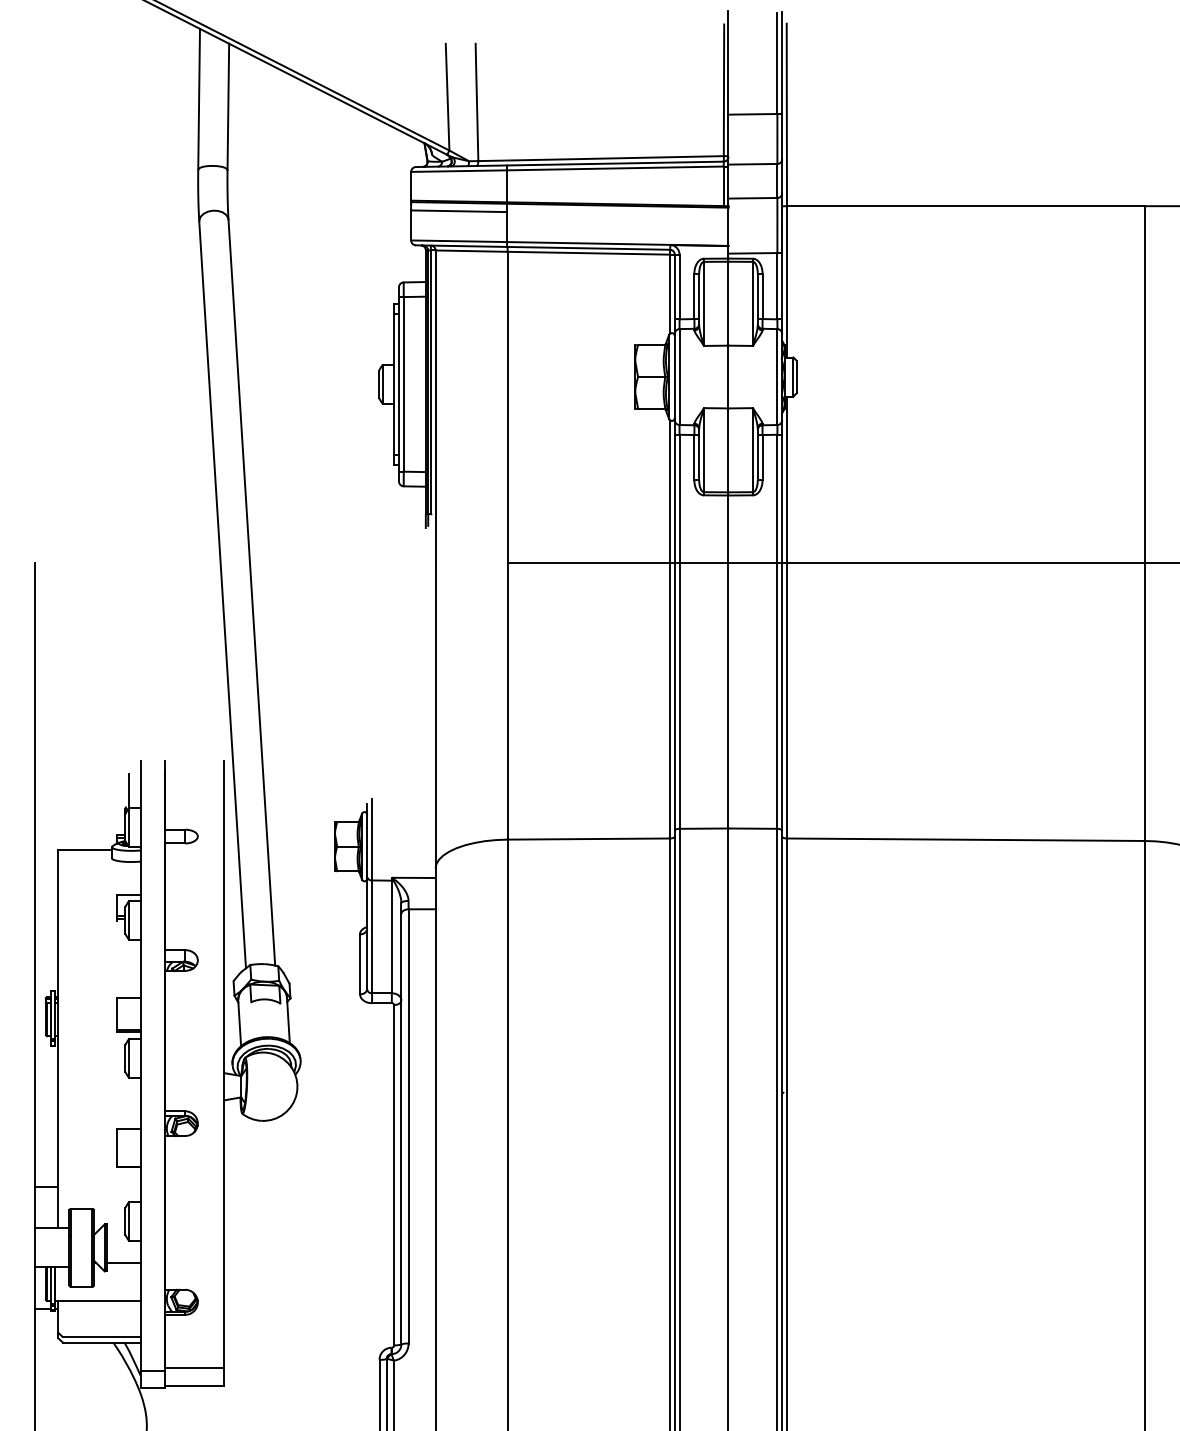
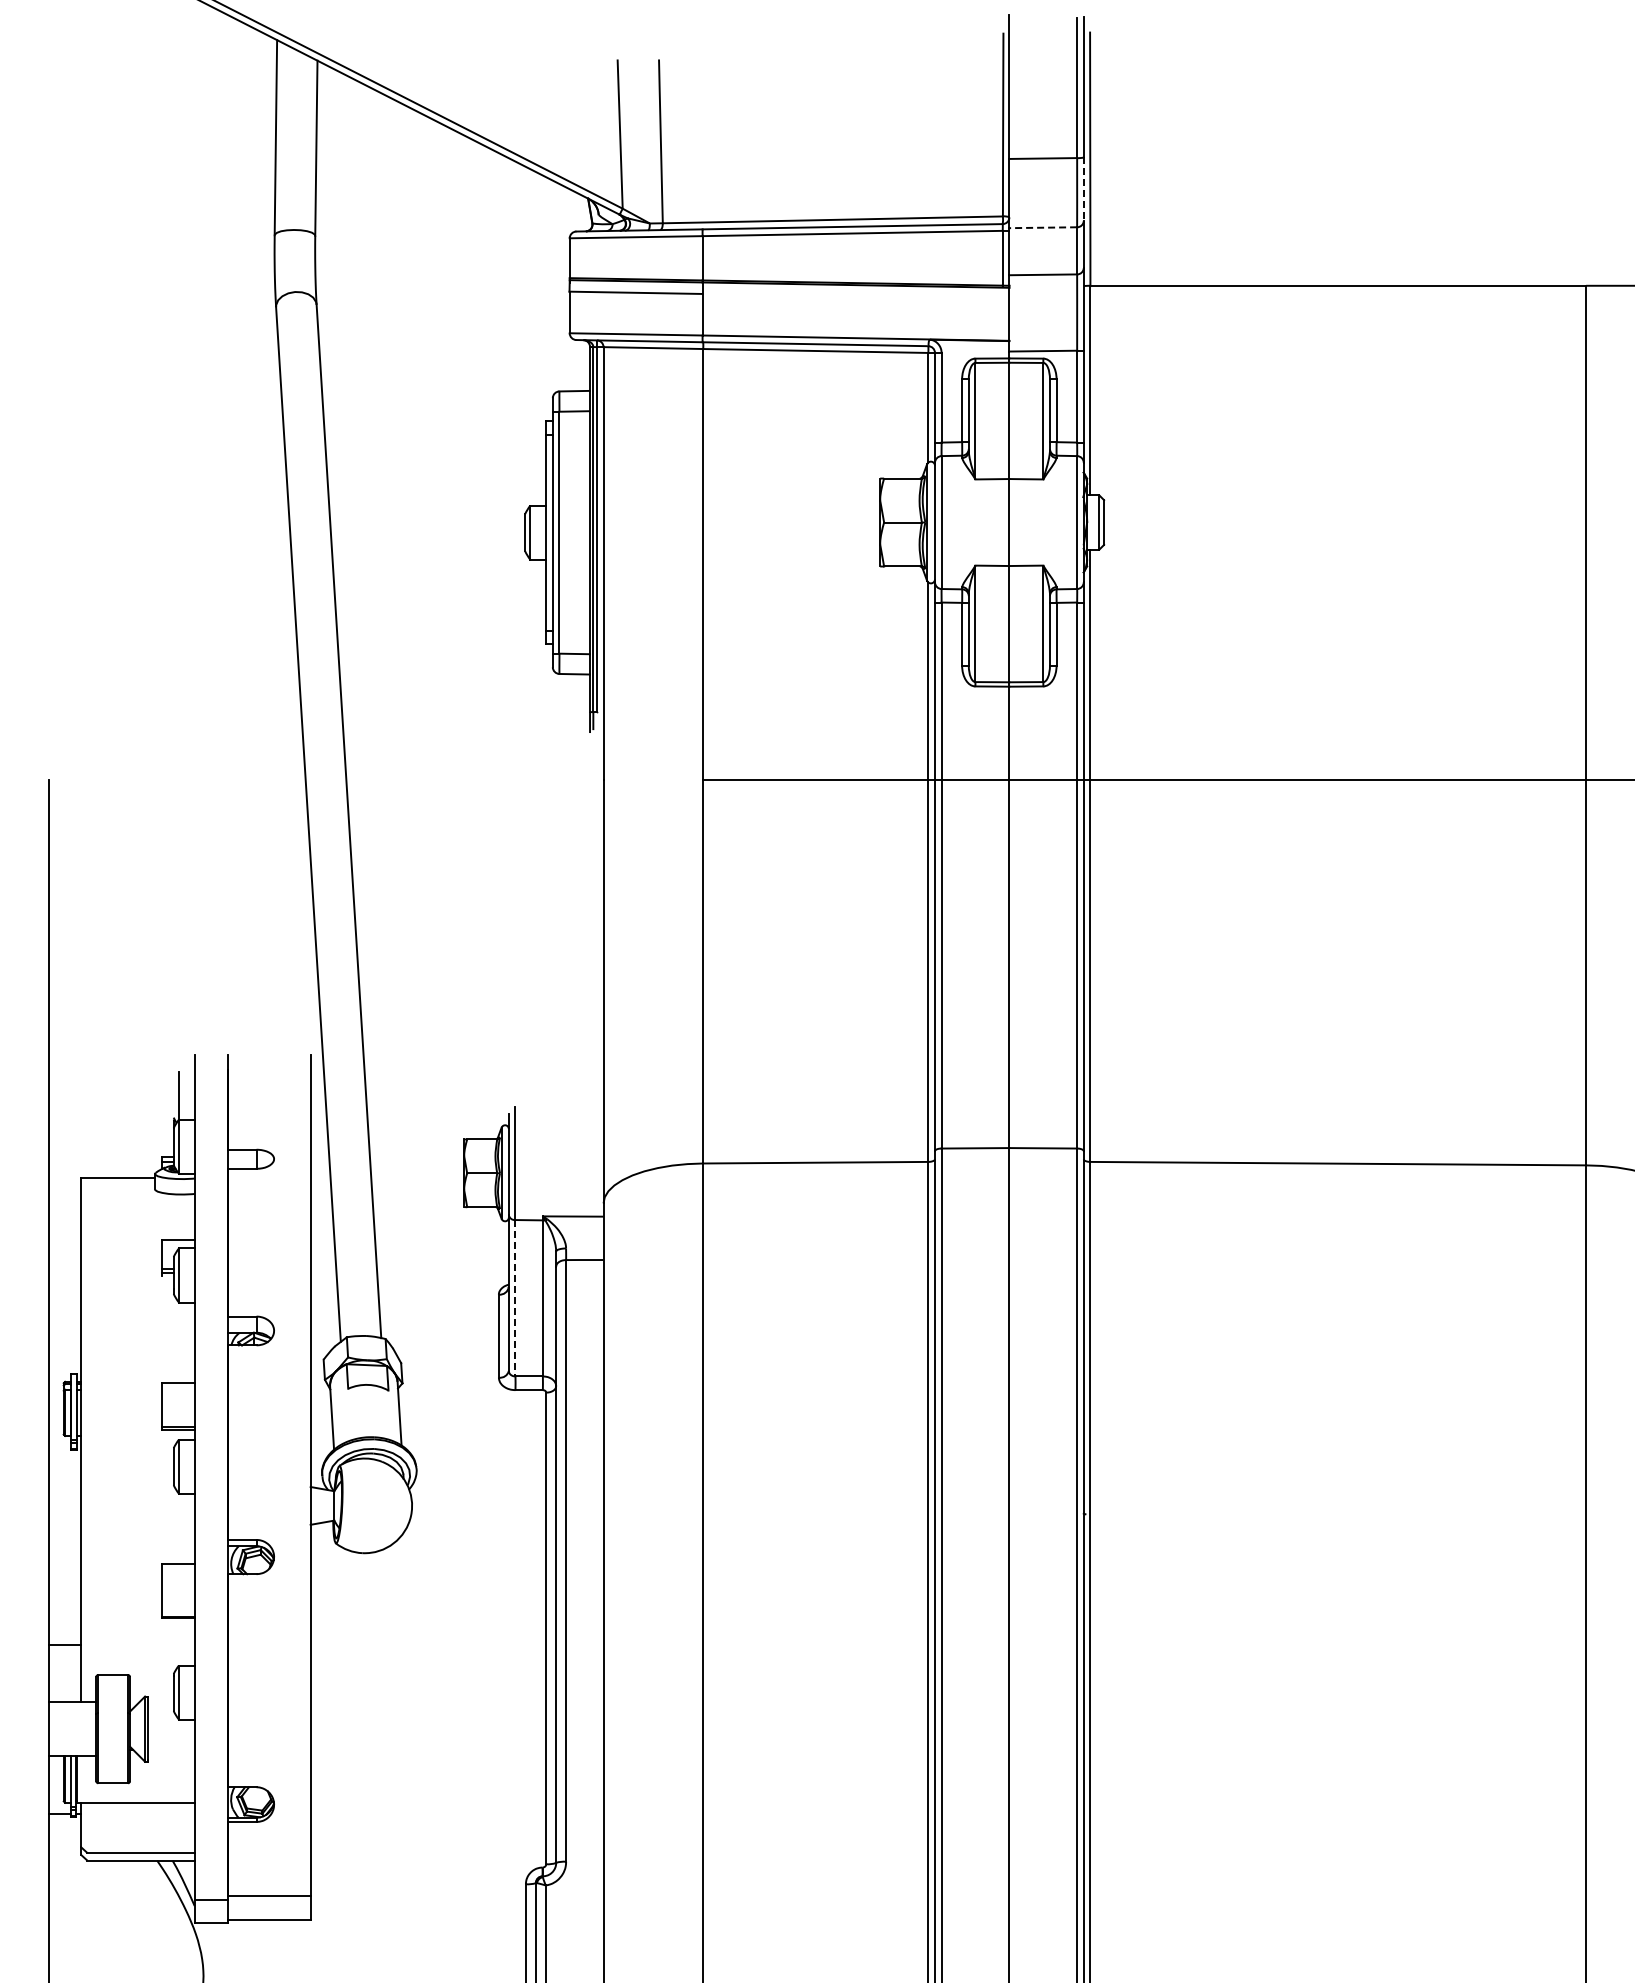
line: (781, 136) -> (1083, 189), solid -> dashed
line: (753, 164) -> (1043, 227), solid -> dashed
line: (372, 937) -> (515, 1298), solid -> dashed
line: (123, 1263) -> (171, 1750), removed

